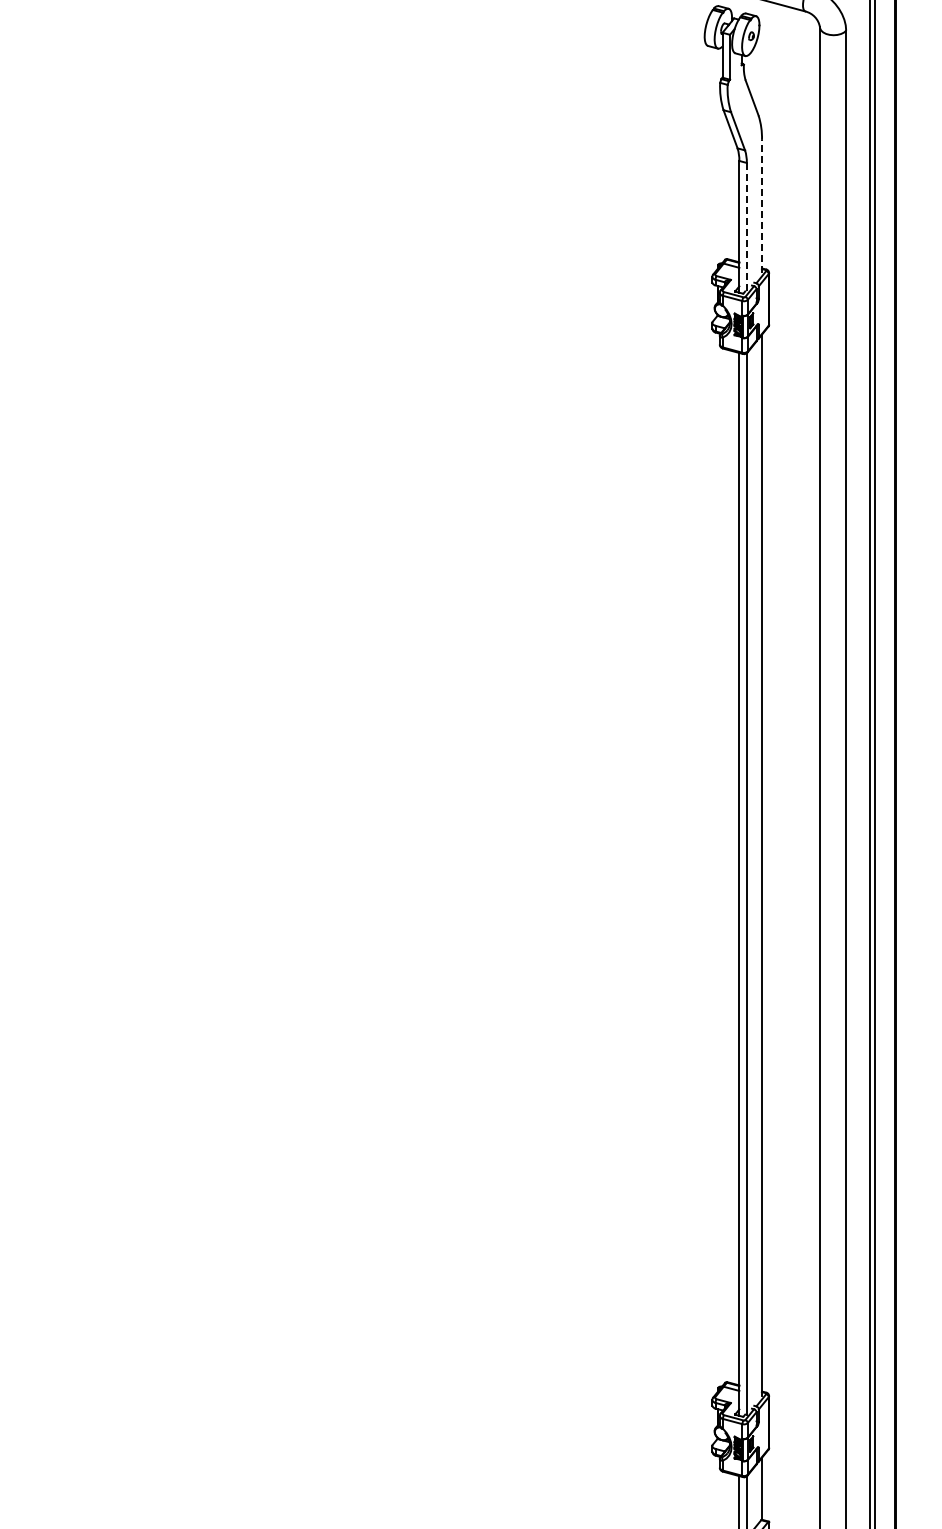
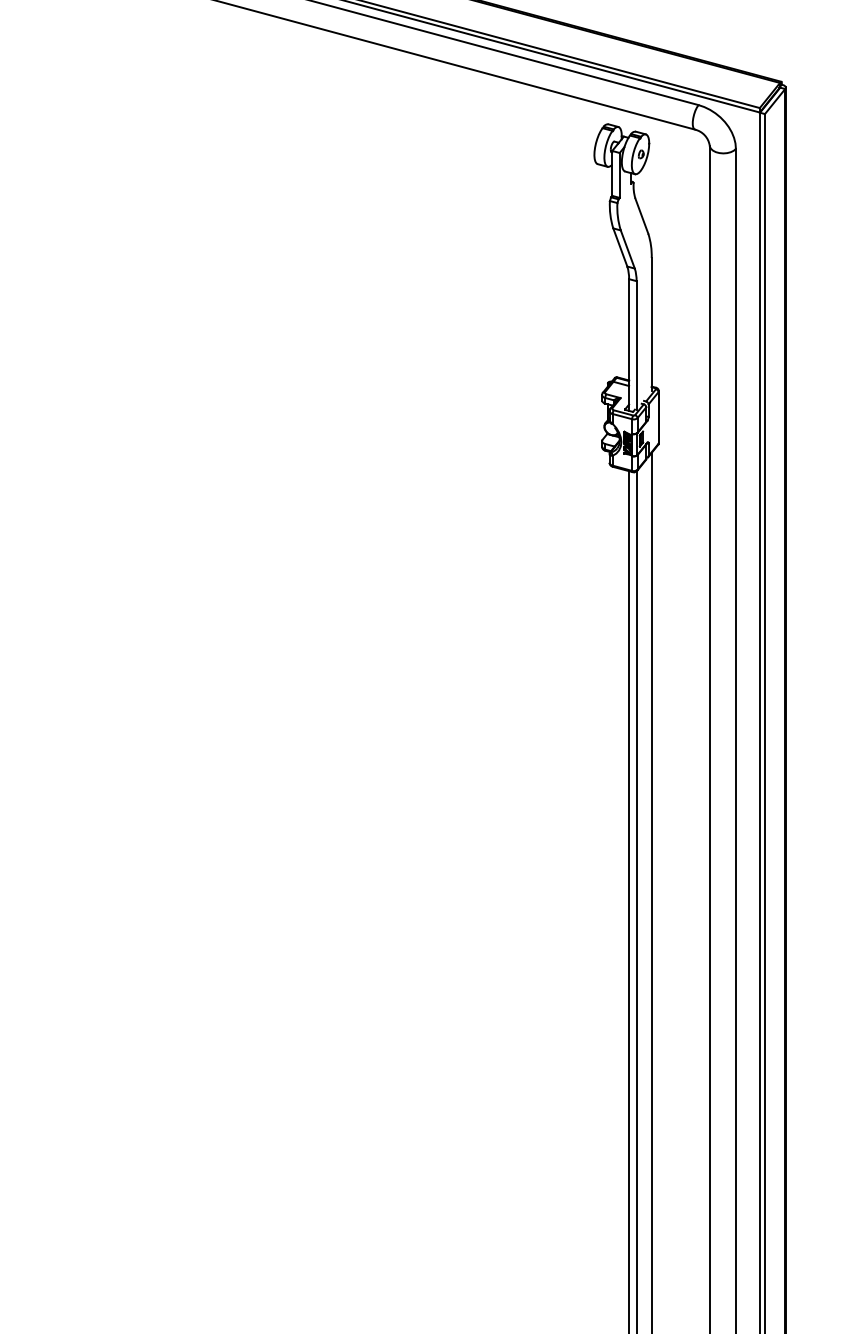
line: (761, 206) -> (651, 324), dashed -> solid
line: (746, 227) -> (636, 345), dashed -> solid

